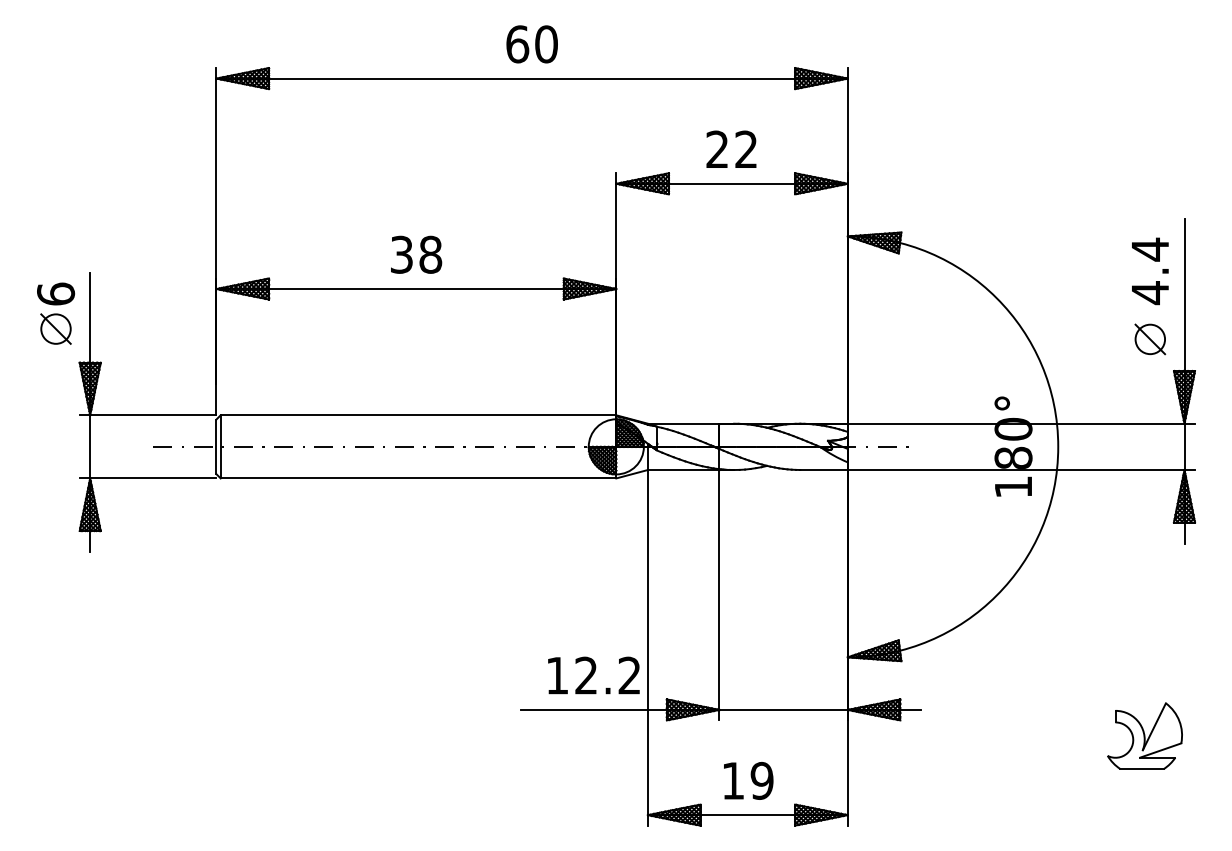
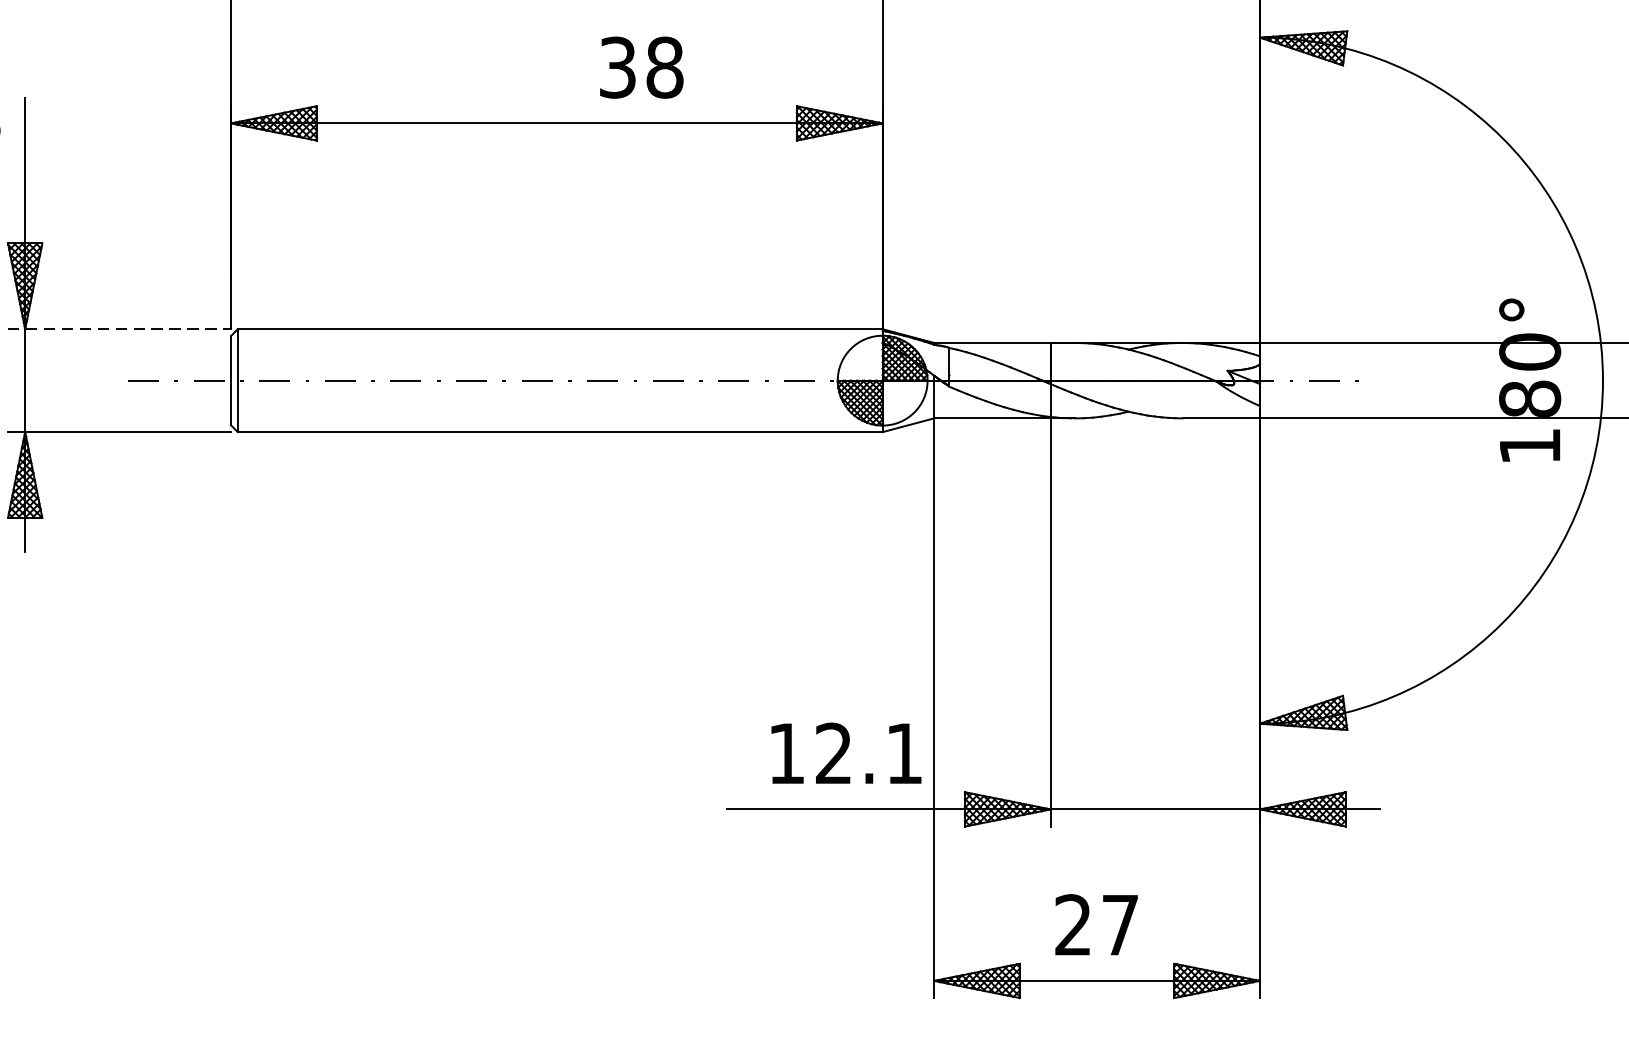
text: (416, 254) -> (641, 67), moved
line: (148, 415) -> (120, 329), solid -> dashed
text: (629, 675) -> (904, 753), 12.2 -> 12.1
text: (747, 780) -> (1096, 924), 19 -> 27

